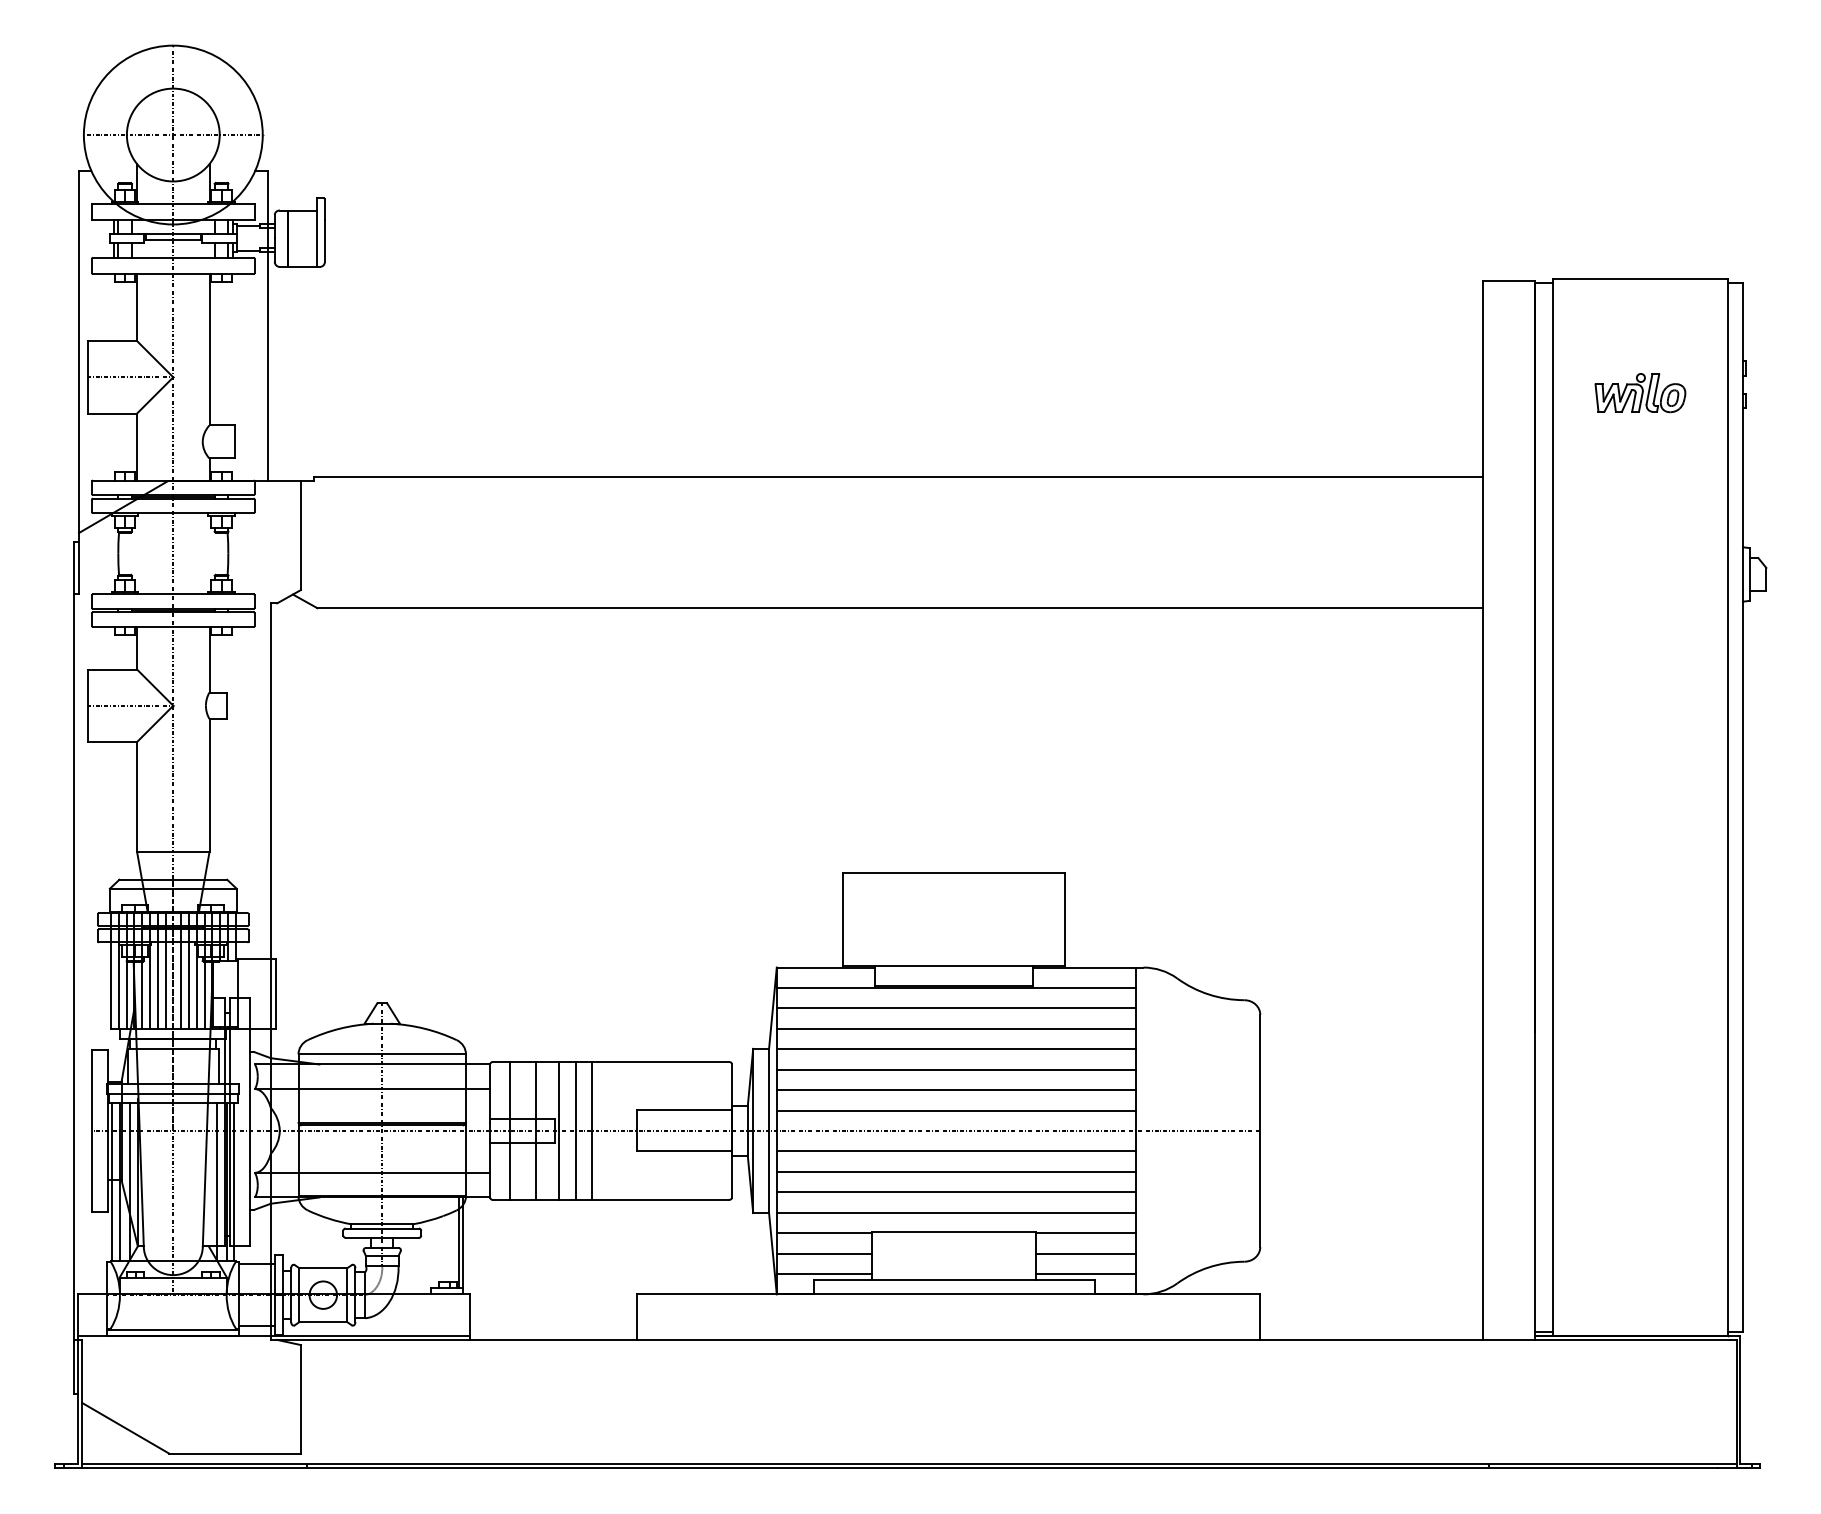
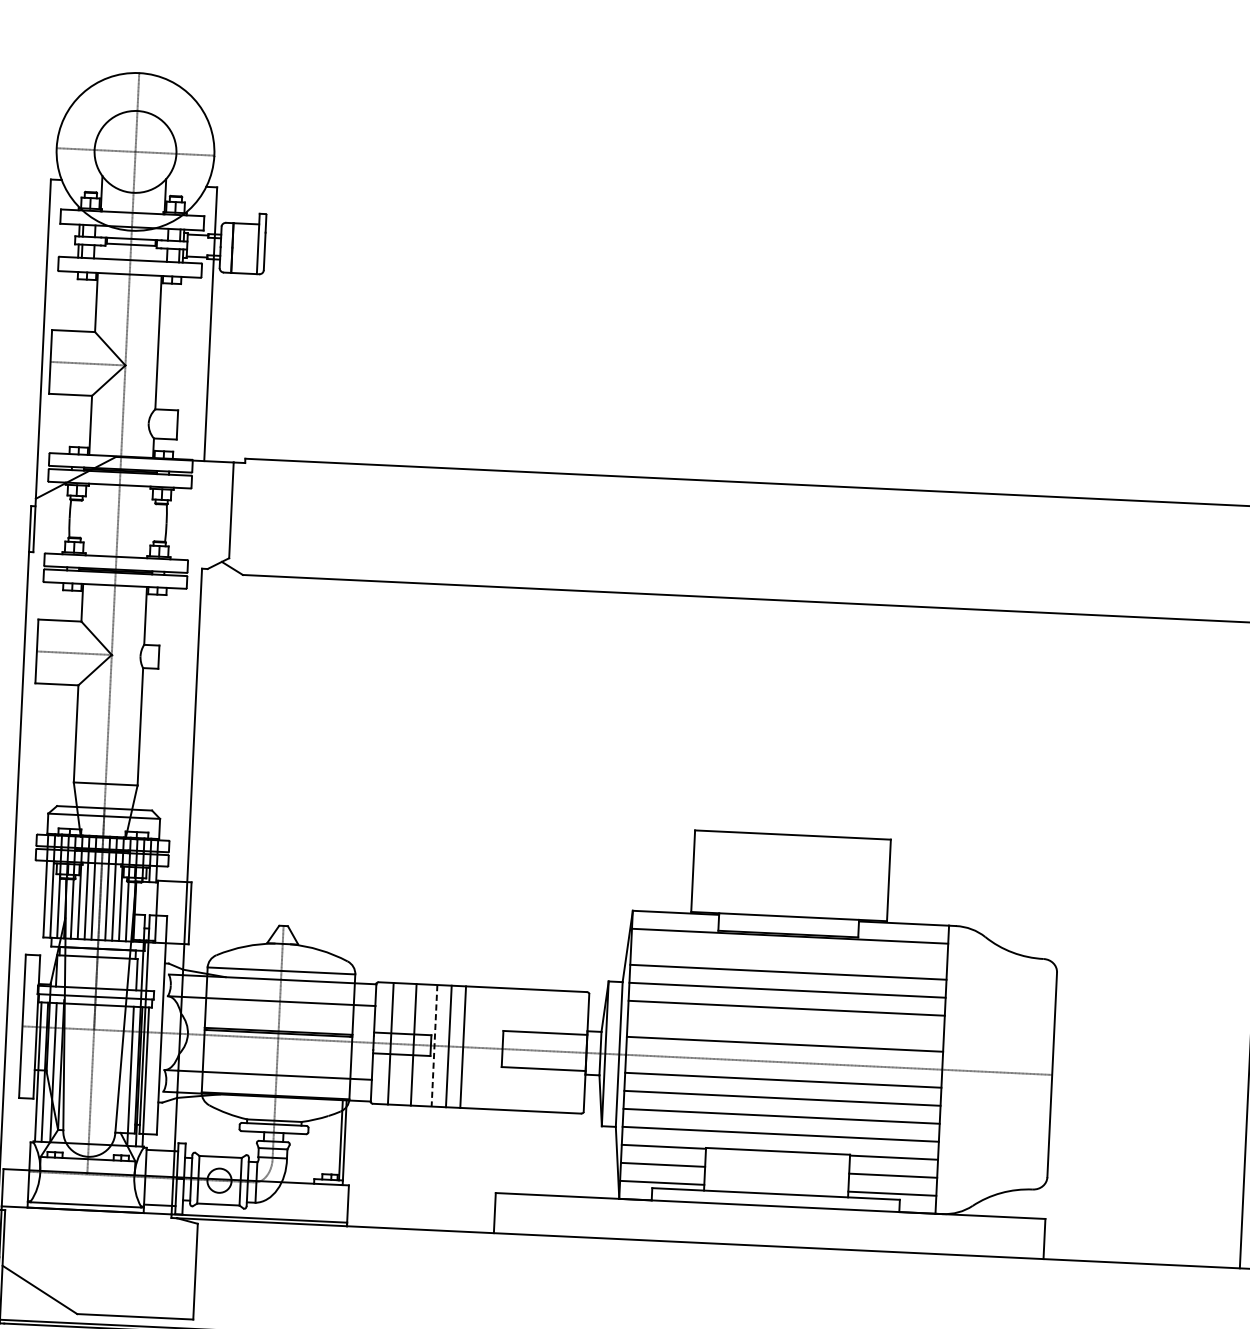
line: (955, 1008) -> (788, 954), removed
line: (955, 1090) -> (785, 1026), removed
line: (559, 1130) -> (434, 1045), solid -> dashed

